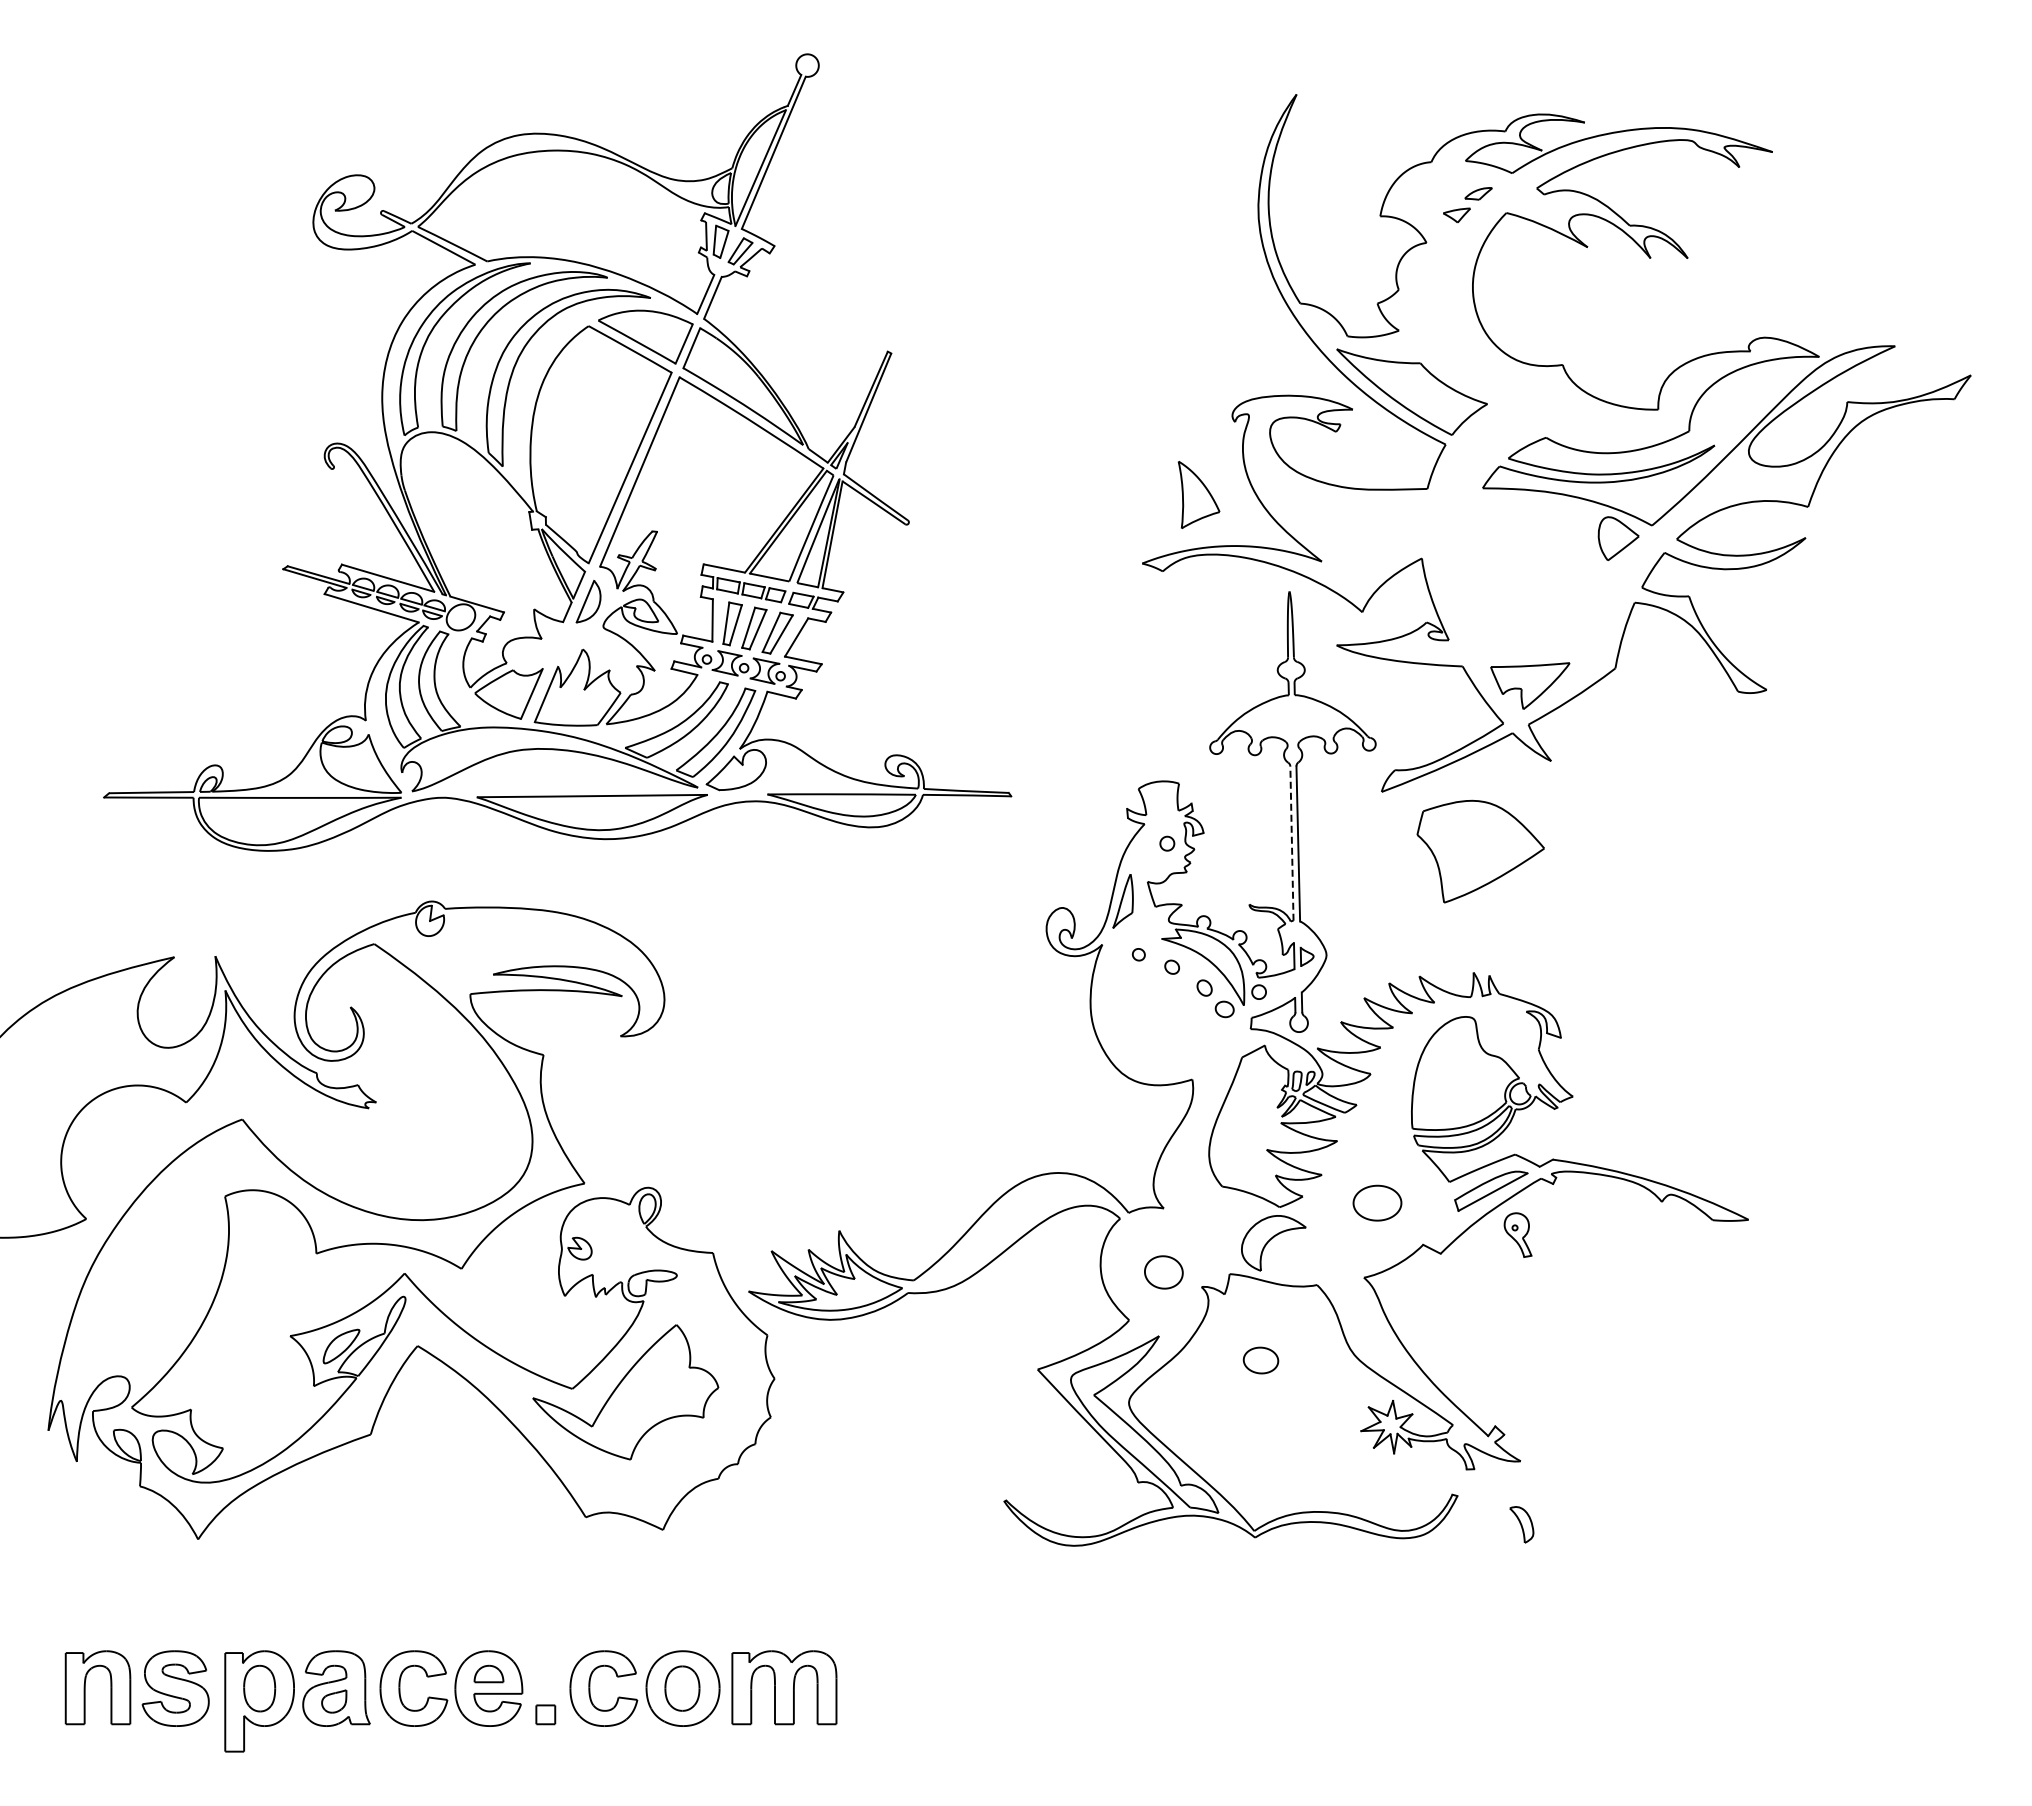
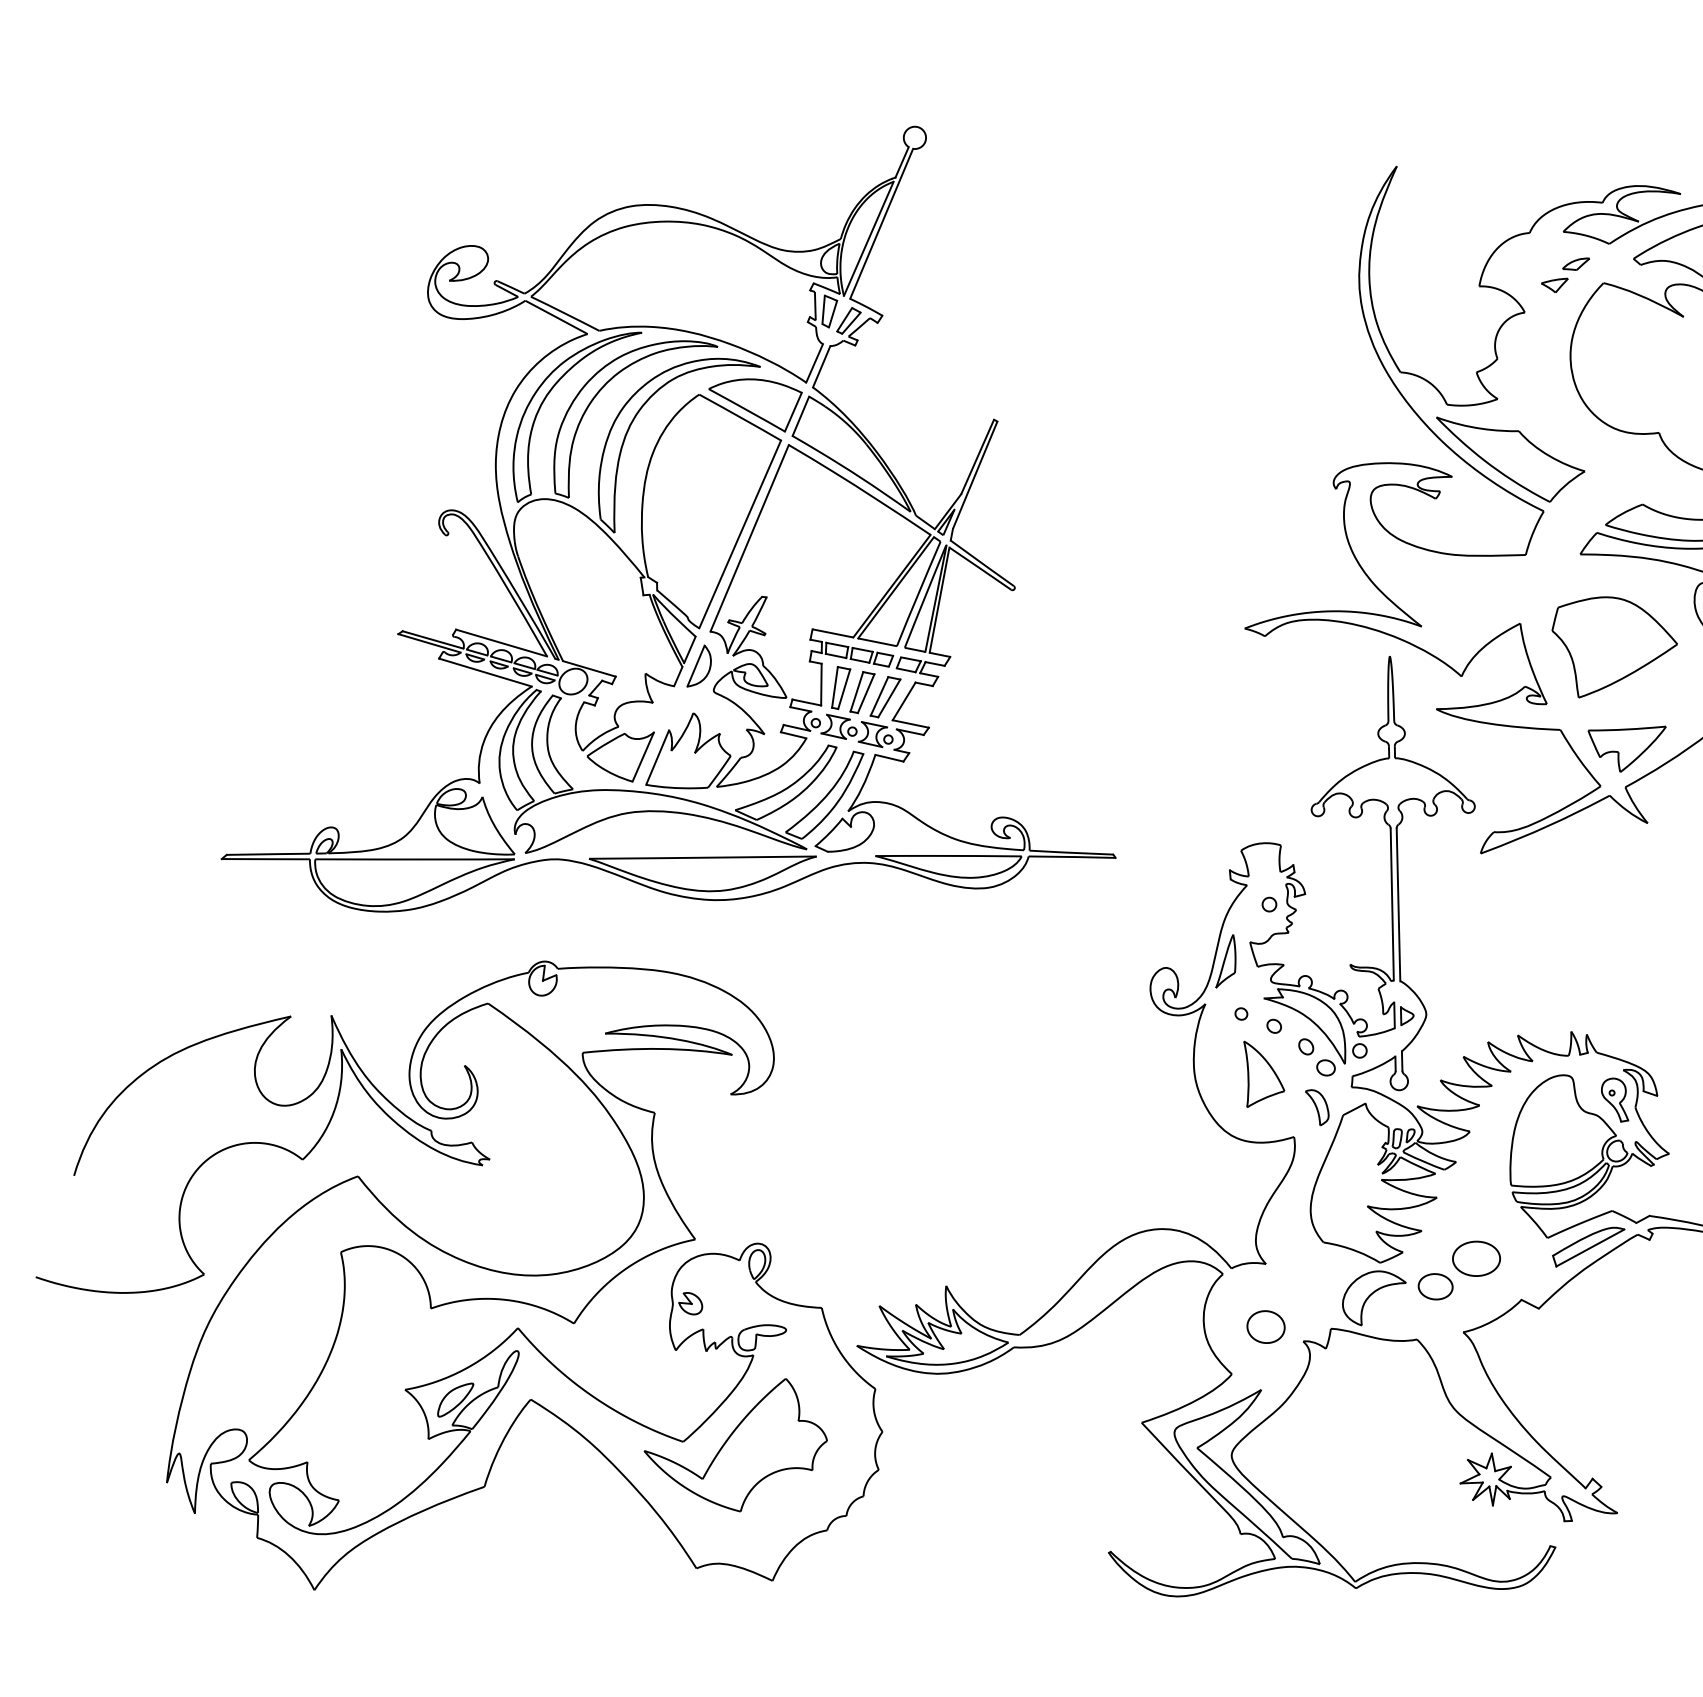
part: (1198, 495) -> (1263, 1074), moved
line: (1291, 843) -> (1391, 904), dashed -> solid
part: (1480, 851) -> (1614, 647), moved
part: (1517, 1234) -> (1614, 1099), moved
part: (1260, 1360) -> (1435, 1286), moved
part: (1521, 1524) -> (1316, 1107), moved

